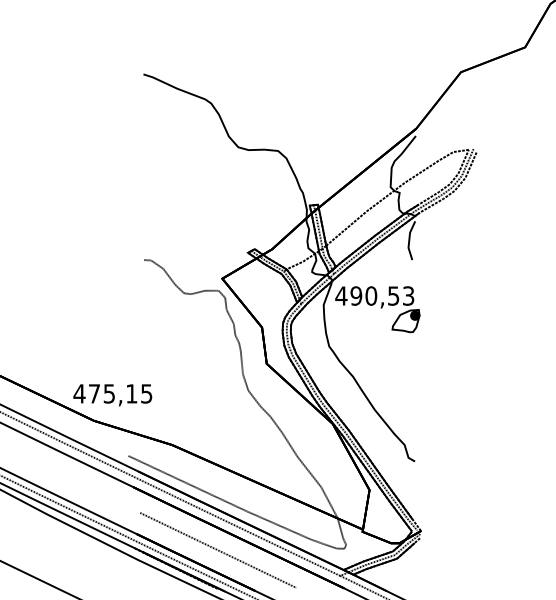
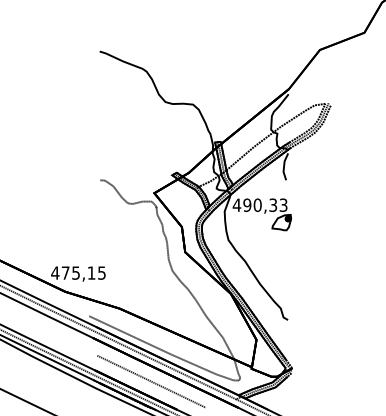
text: (394, 294) -> (273, 204), 490,53 -> 490,33

